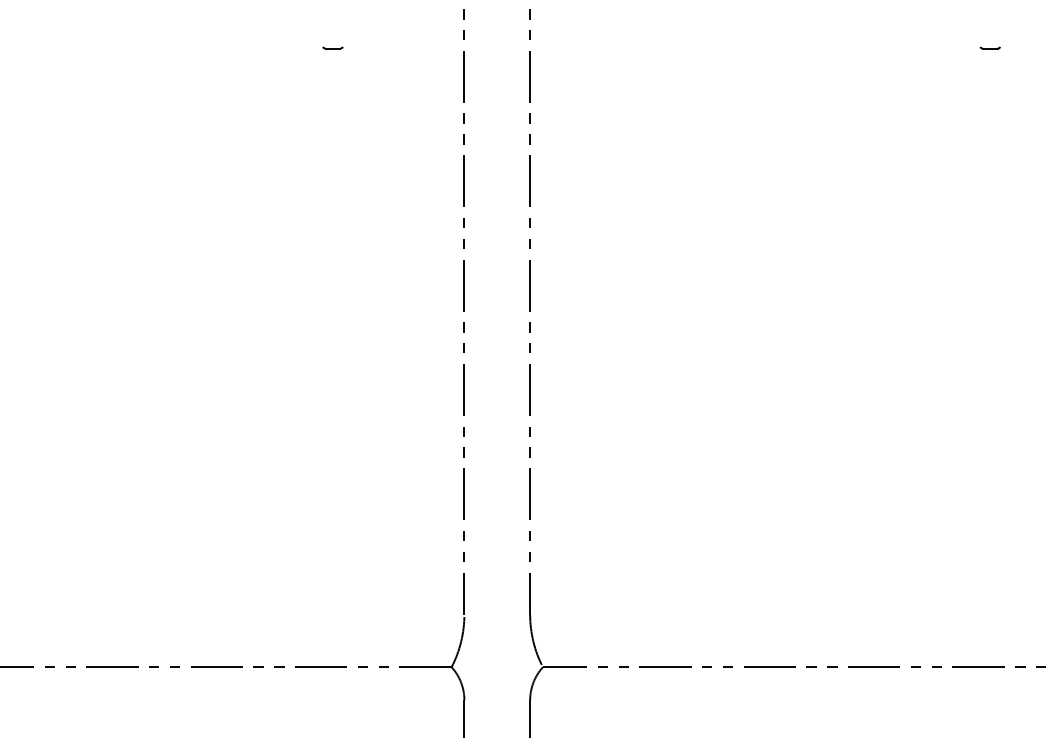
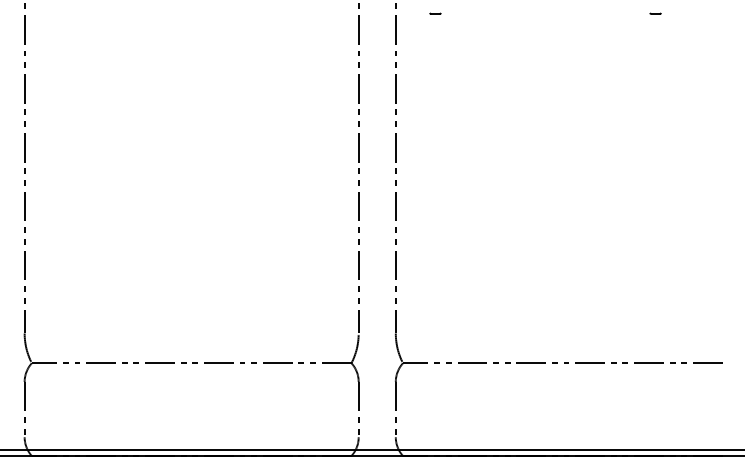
line: (333, 47) -> (435, 13), moved

